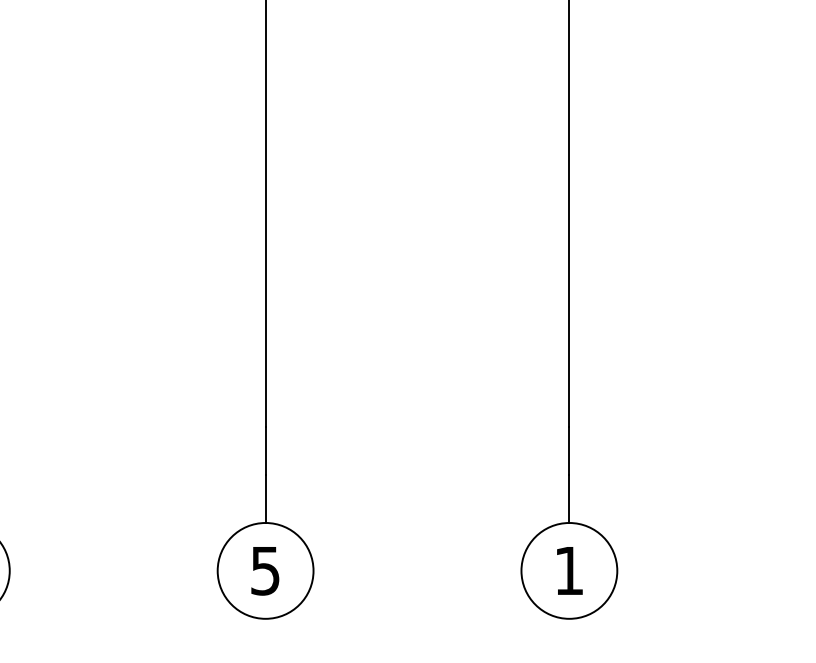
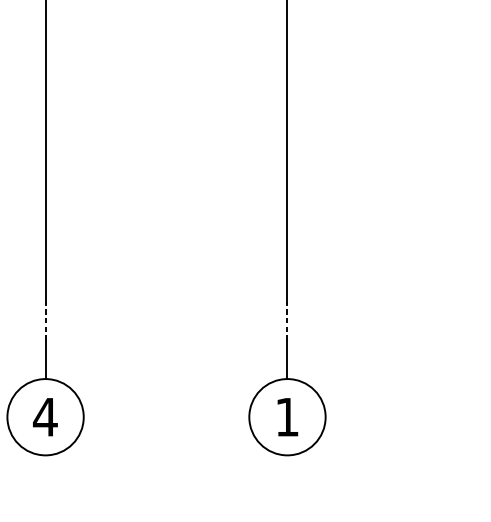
line: (265, 451) -> (45, 322), solid -> dashed
line: (569, 451) -> (287, 322), solid -> dashed
text: (265, 571) -> (45, 417), 5 -> 4

